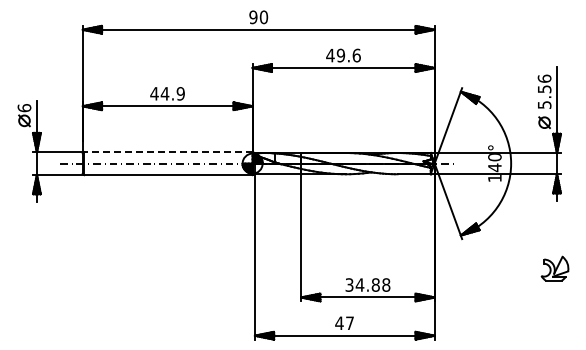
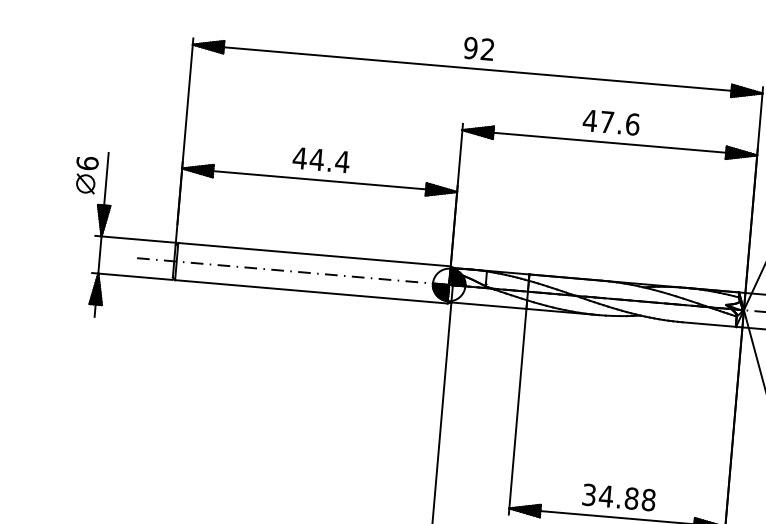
text: (263, 17) -> (487, 49), 90 -> 92
text: (340, 55) -> (606, 122), 49.6 -> 47.6
text: (180, 93) -> (342, 161), 44.9 -> 44.4
line: (167, 152) -> (312, 255), dashed -> solid

